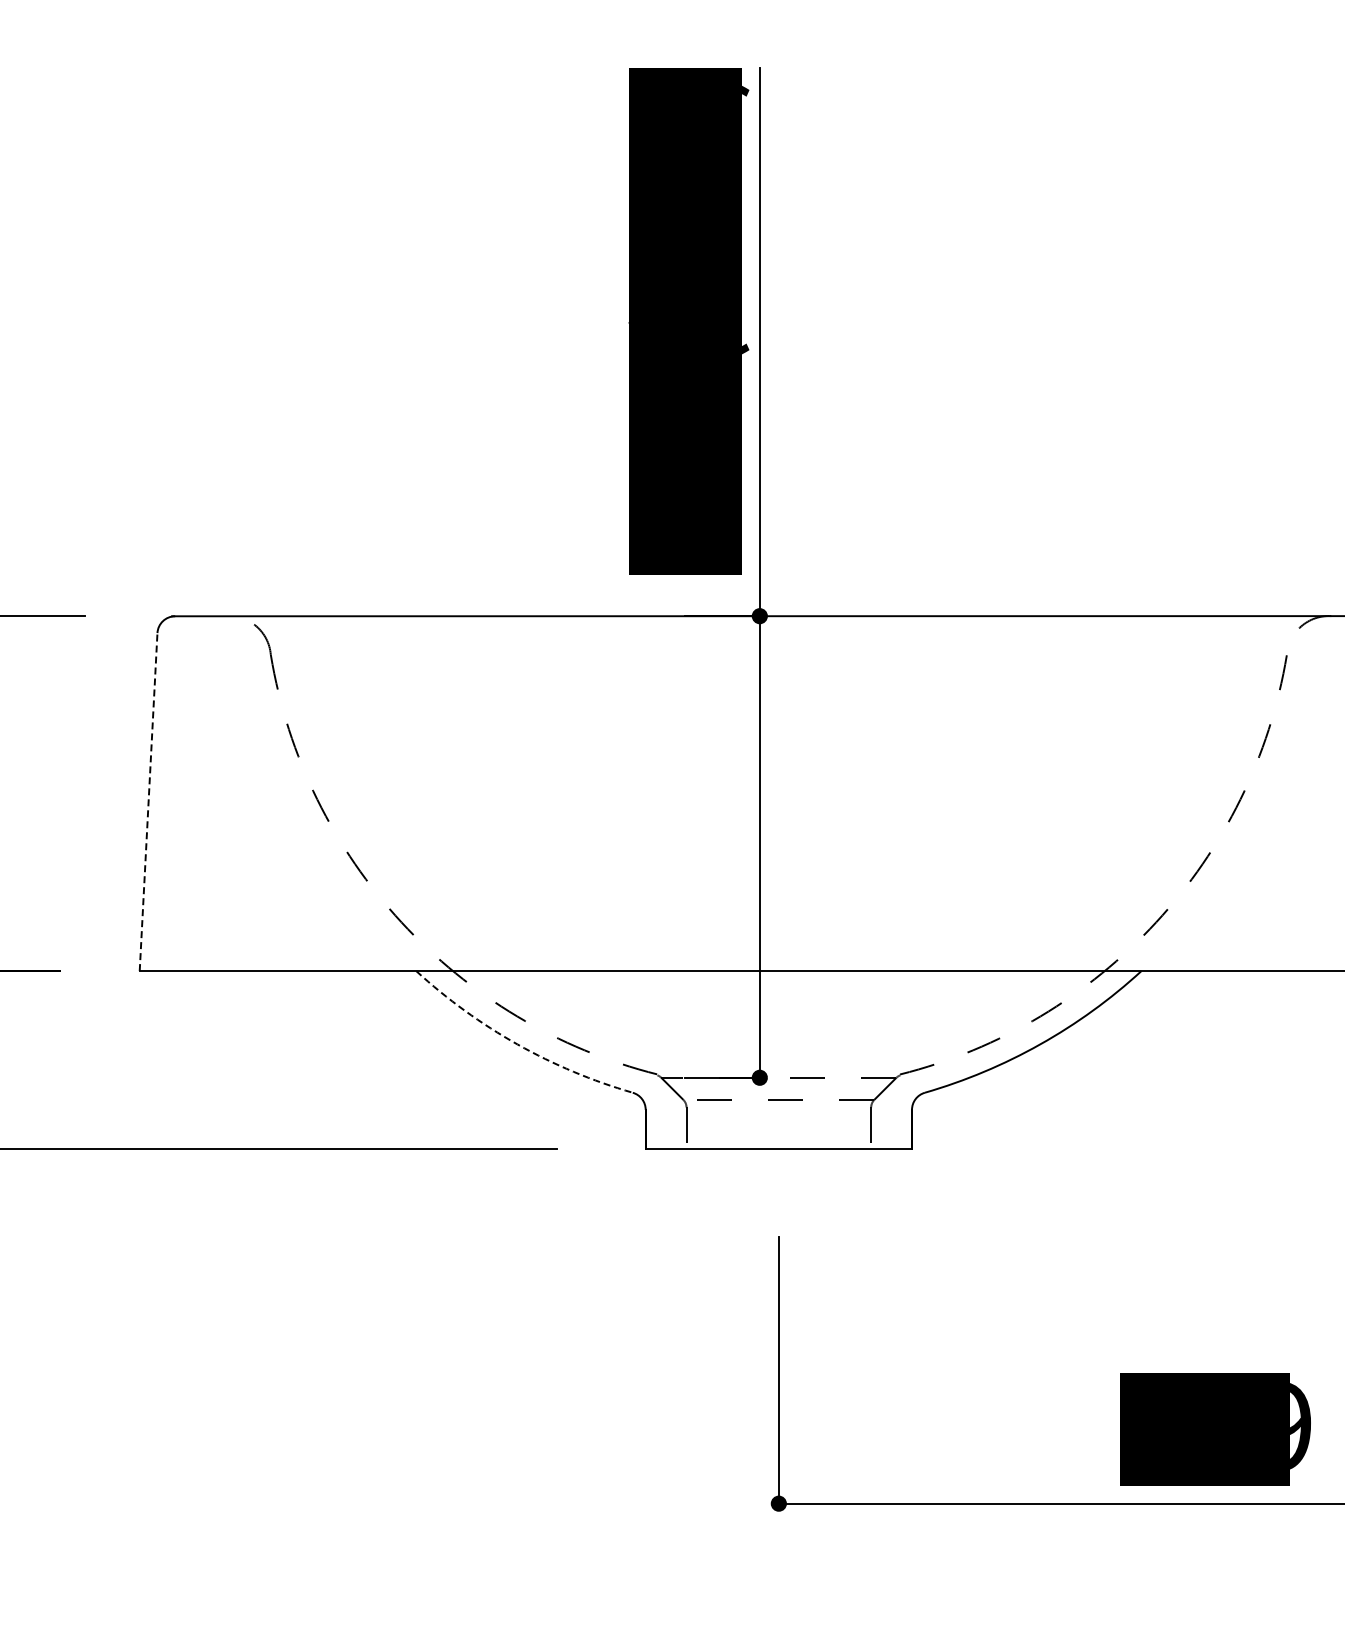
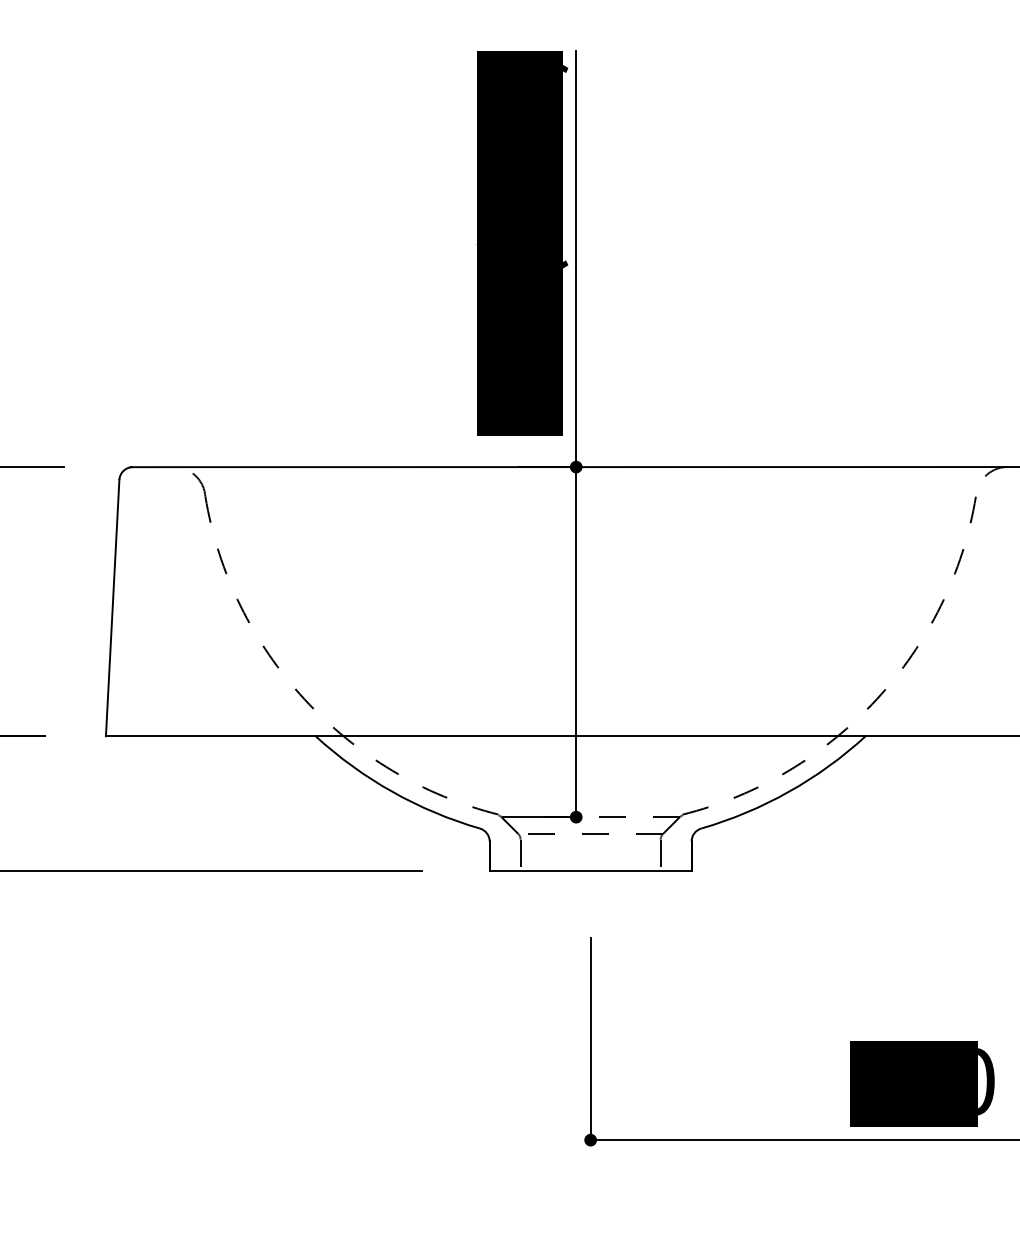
line: (148, 801) -> (112, 607), dashed -> solid
arc: (517, 1044) -> (392, 791), dashed -> solid
text: (1300, 1426) -> (986, 1081), 249 -> 240

